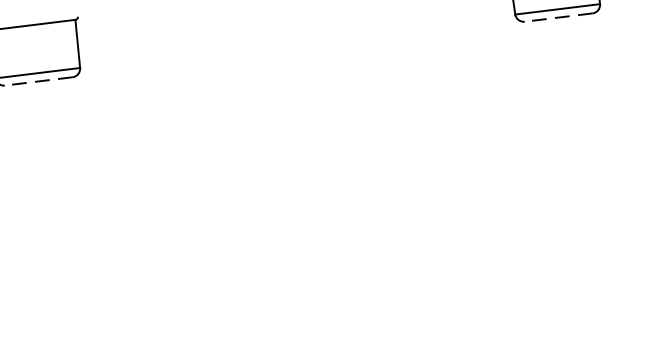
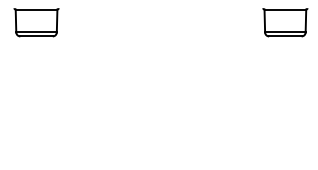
line: (556, 17) -> (284, 36), dashed -> solid
line: (38, 81) -> (36, 36), dashed -> solid

